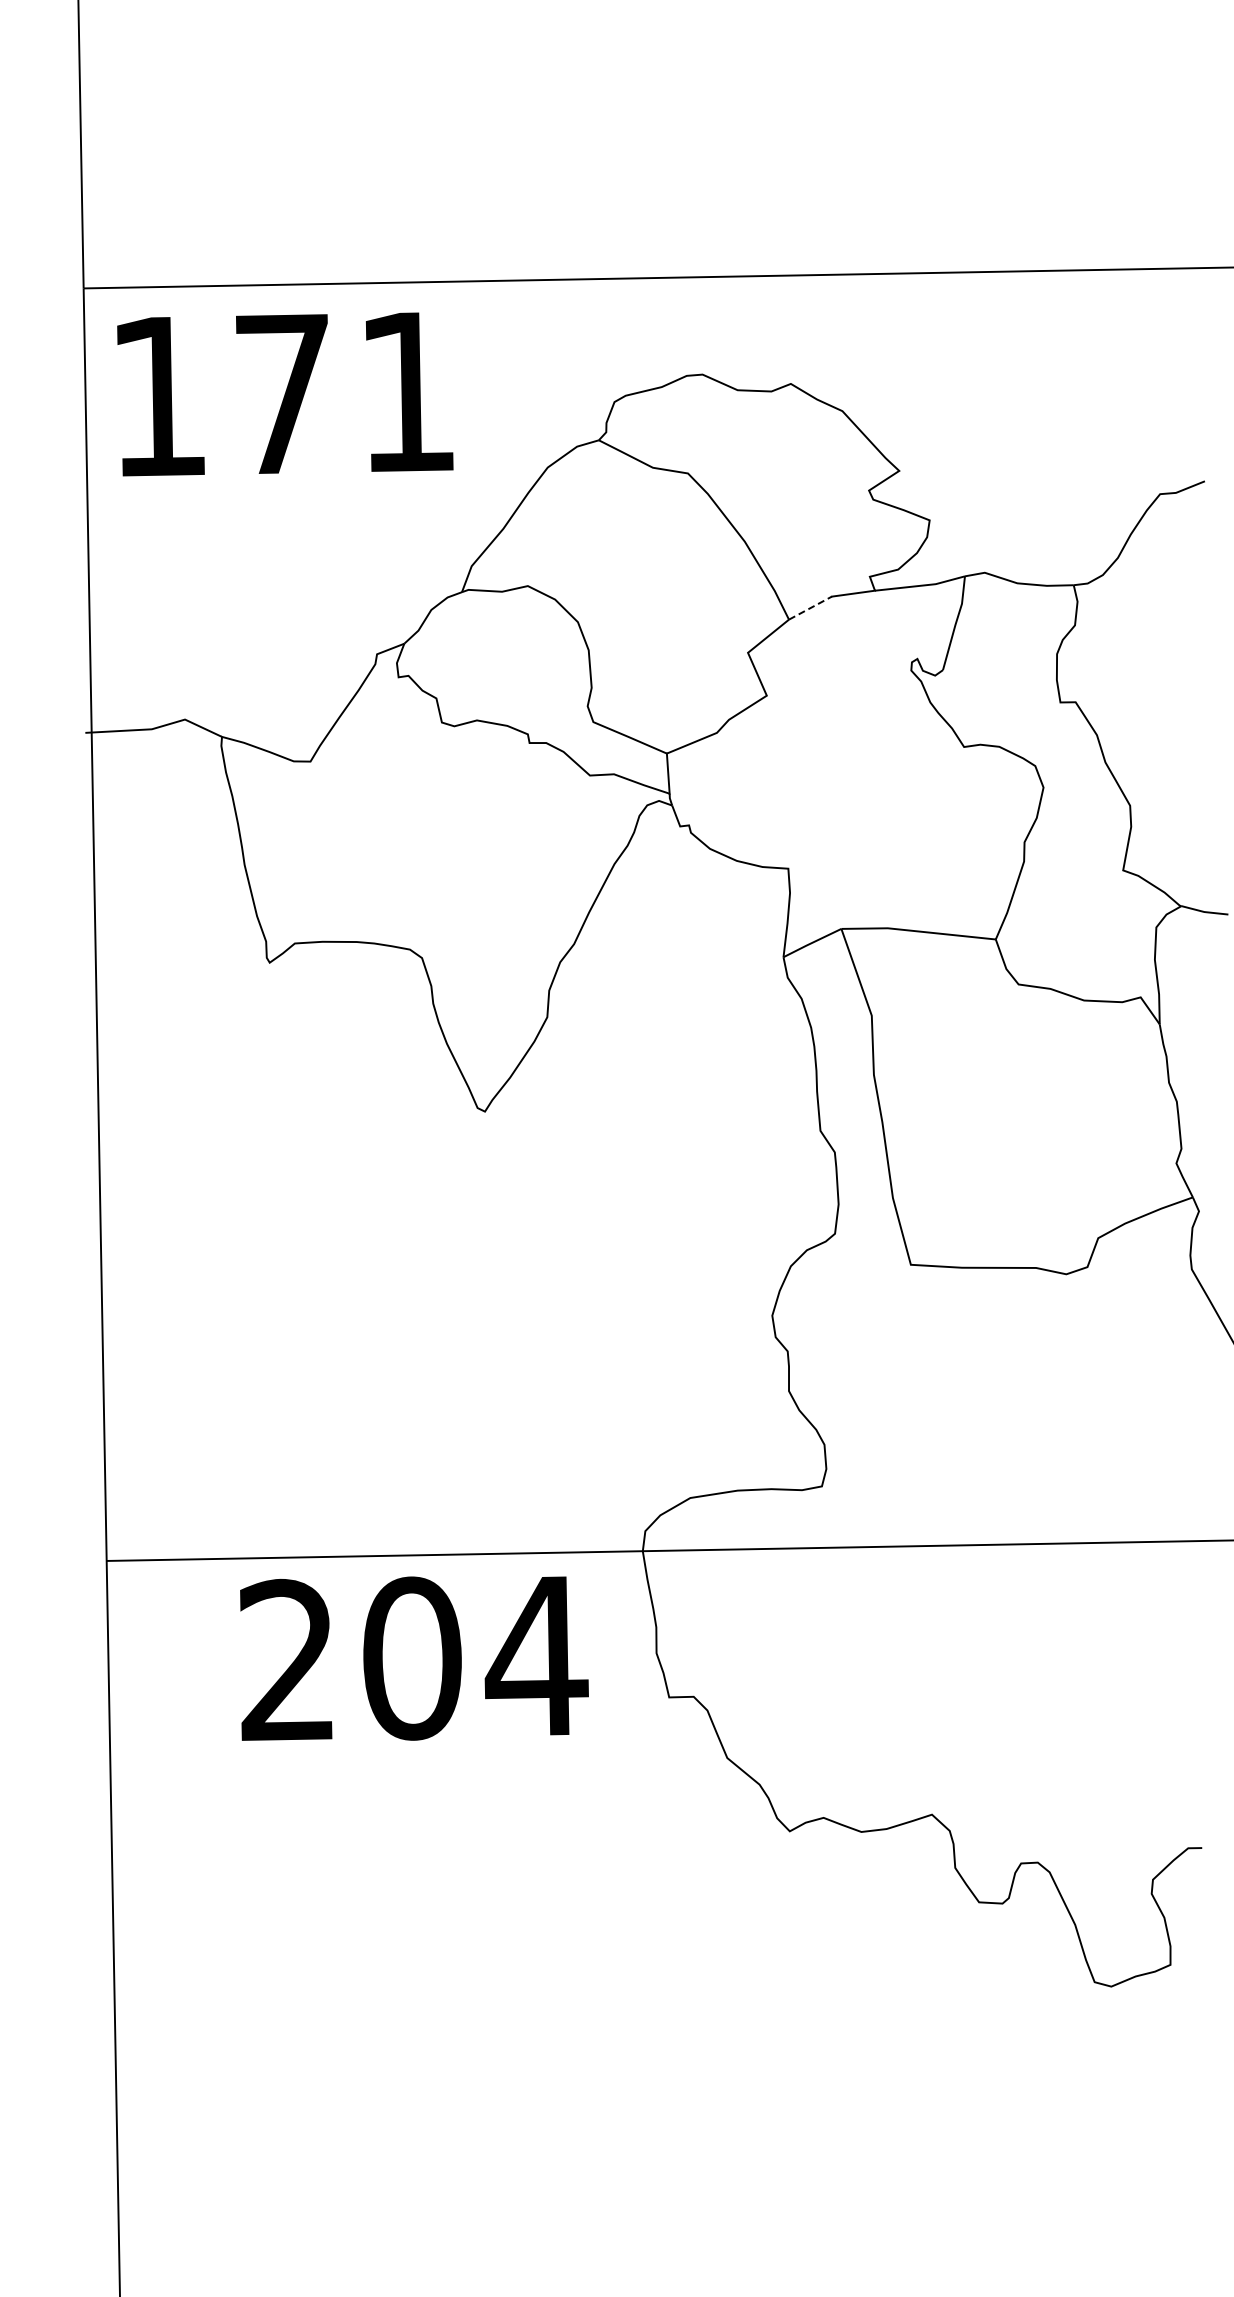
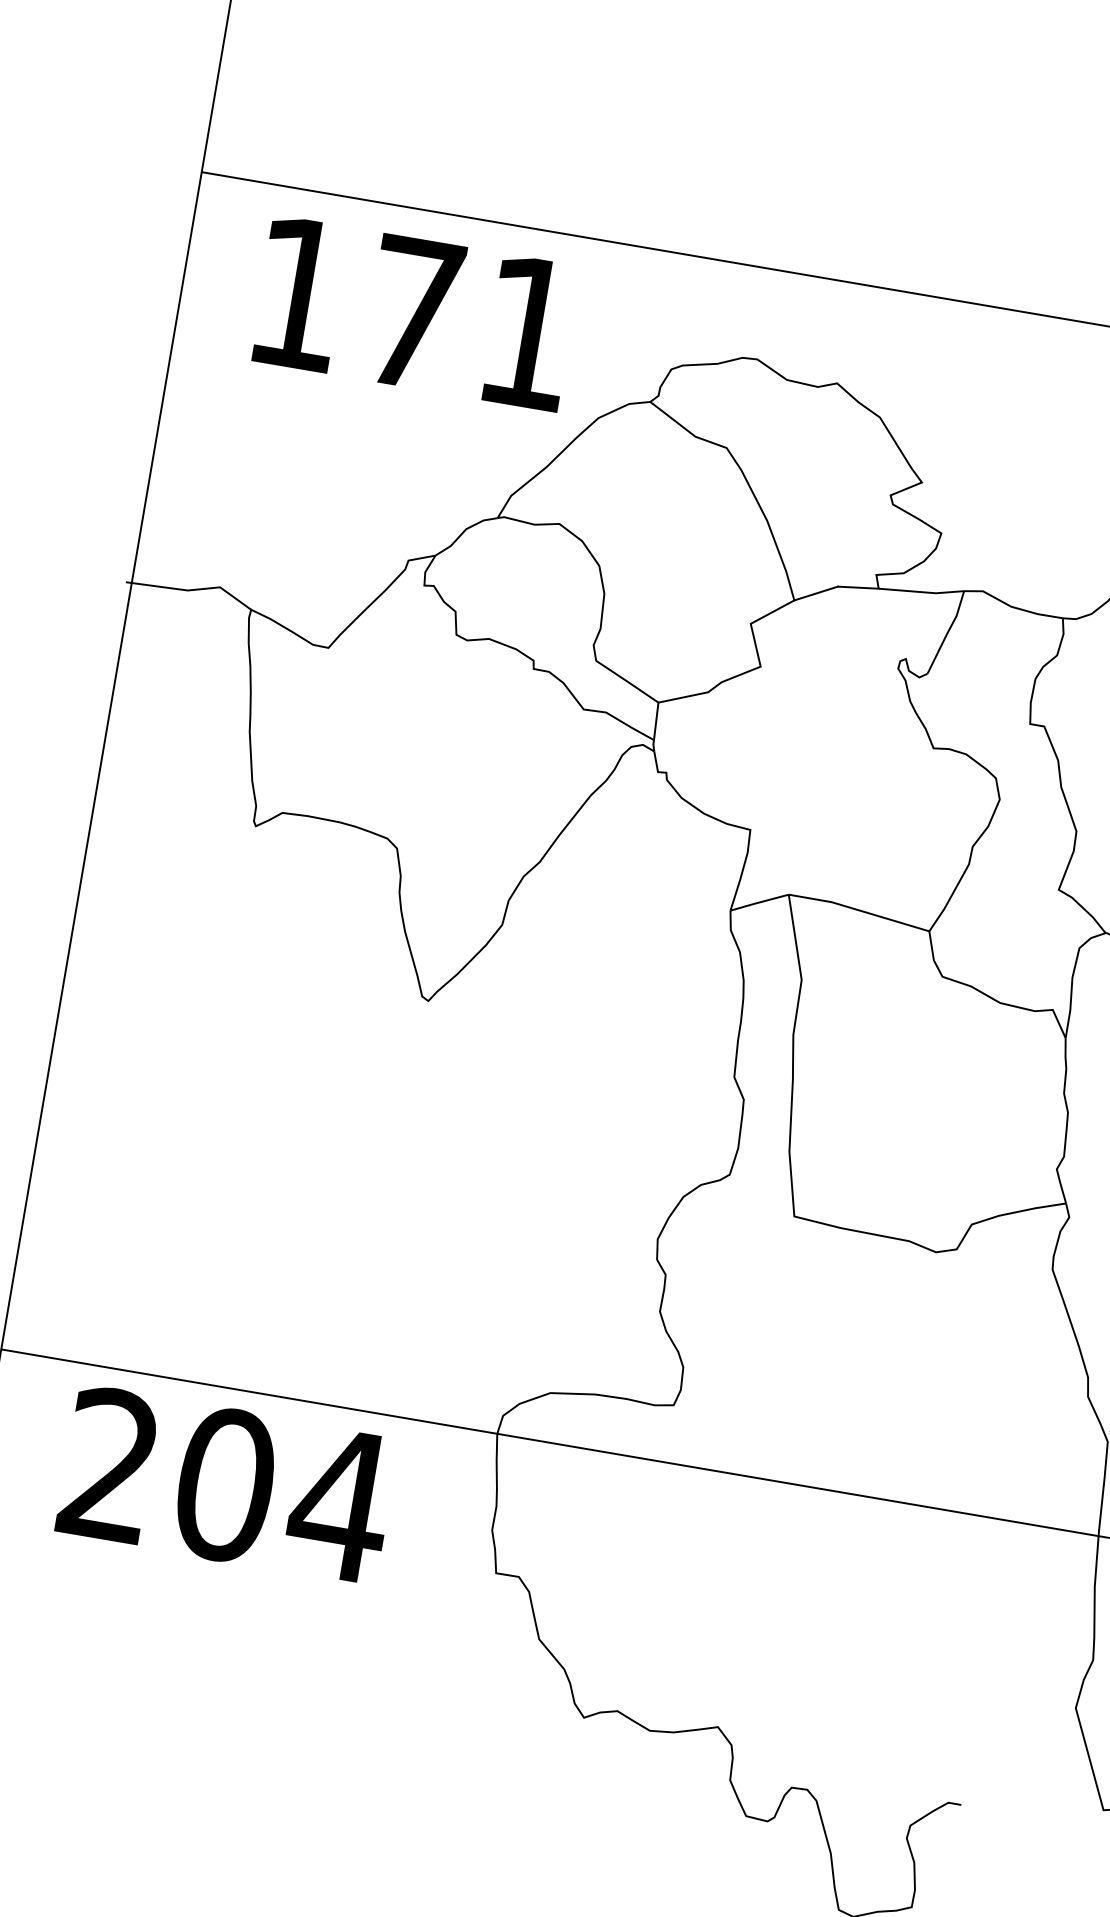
text: (285, 394) -> (415, 313), moved
line: (810, 607) -> (816, 592), dashed -> solid
text: (414, 1658) -> (227, 1485), moved

